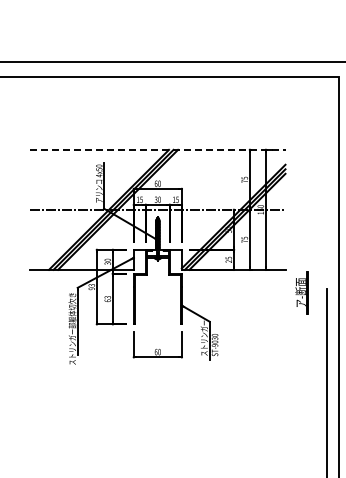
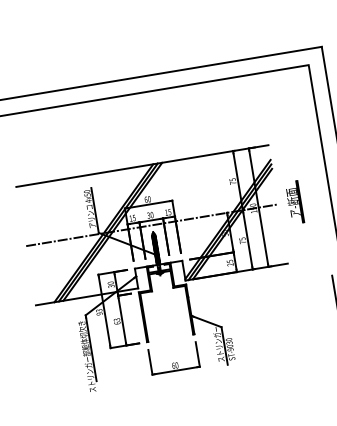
line: (158, 149) -> (142, 165), dashed -> solid
part: (301, 292) -> (293, 202), moved

